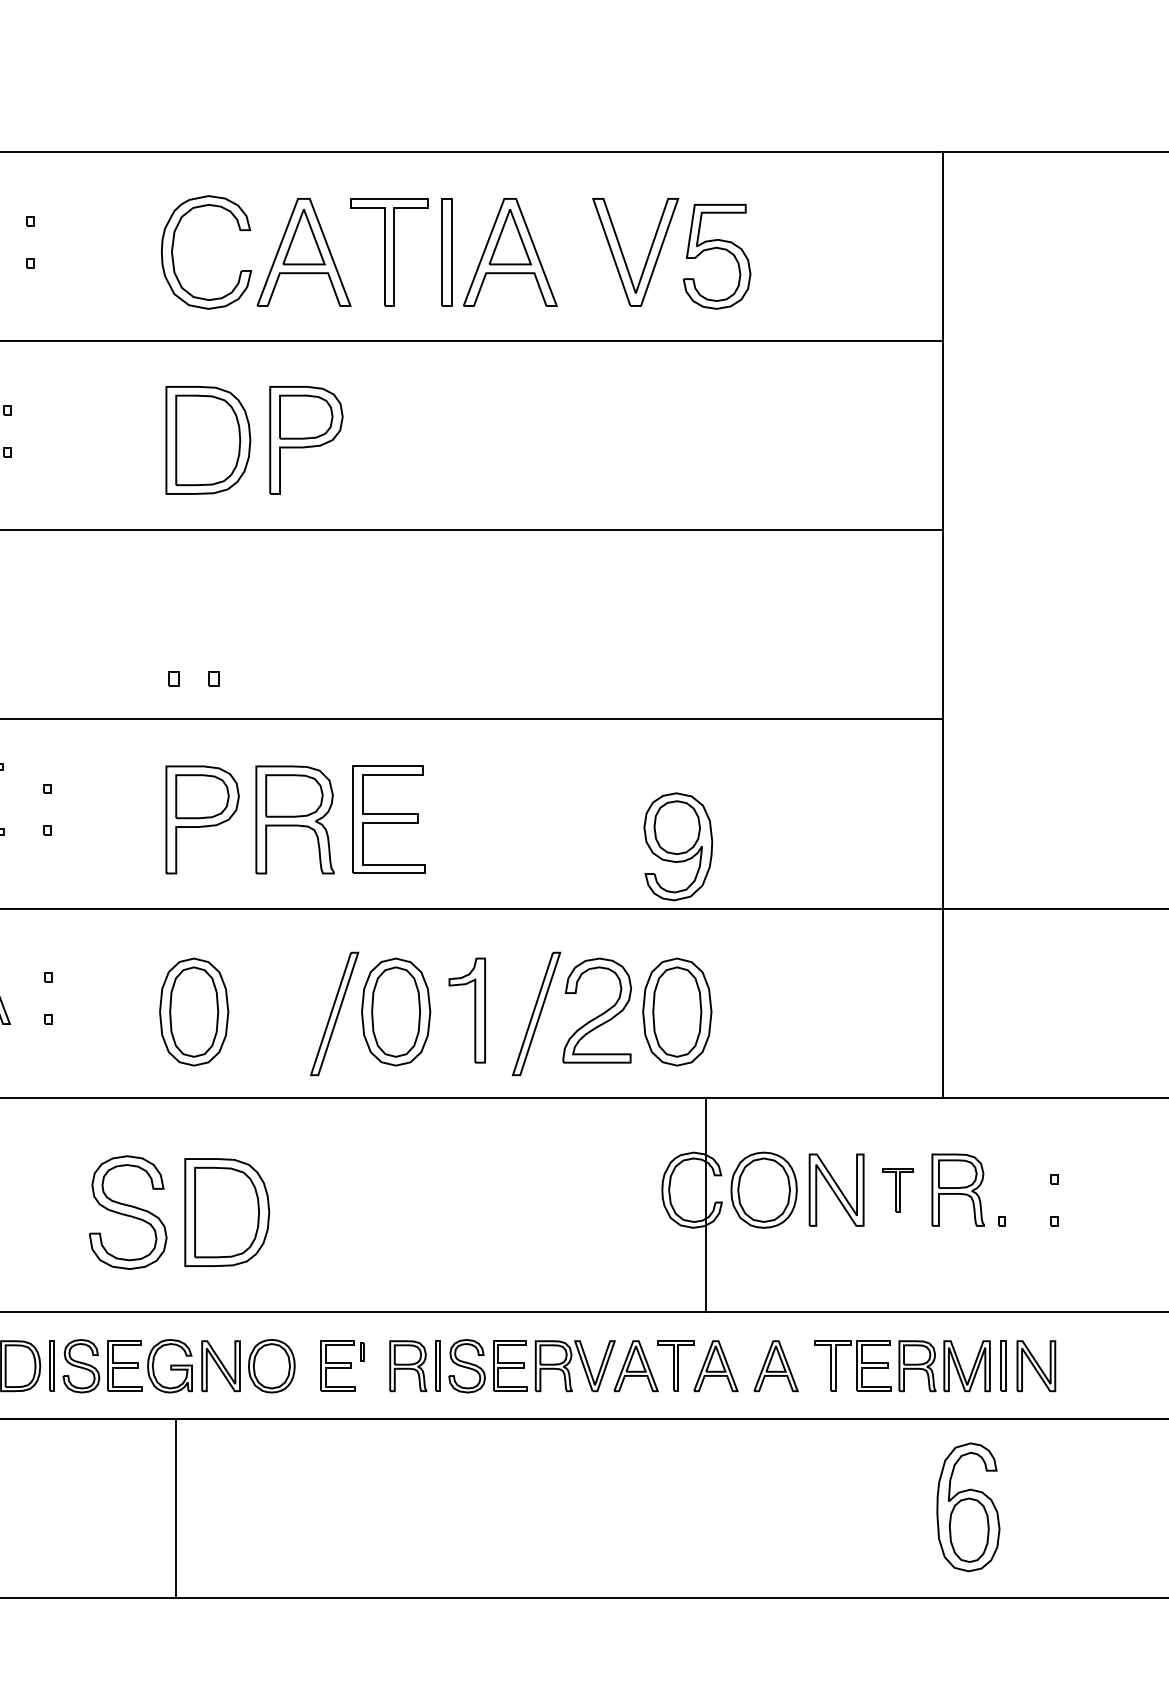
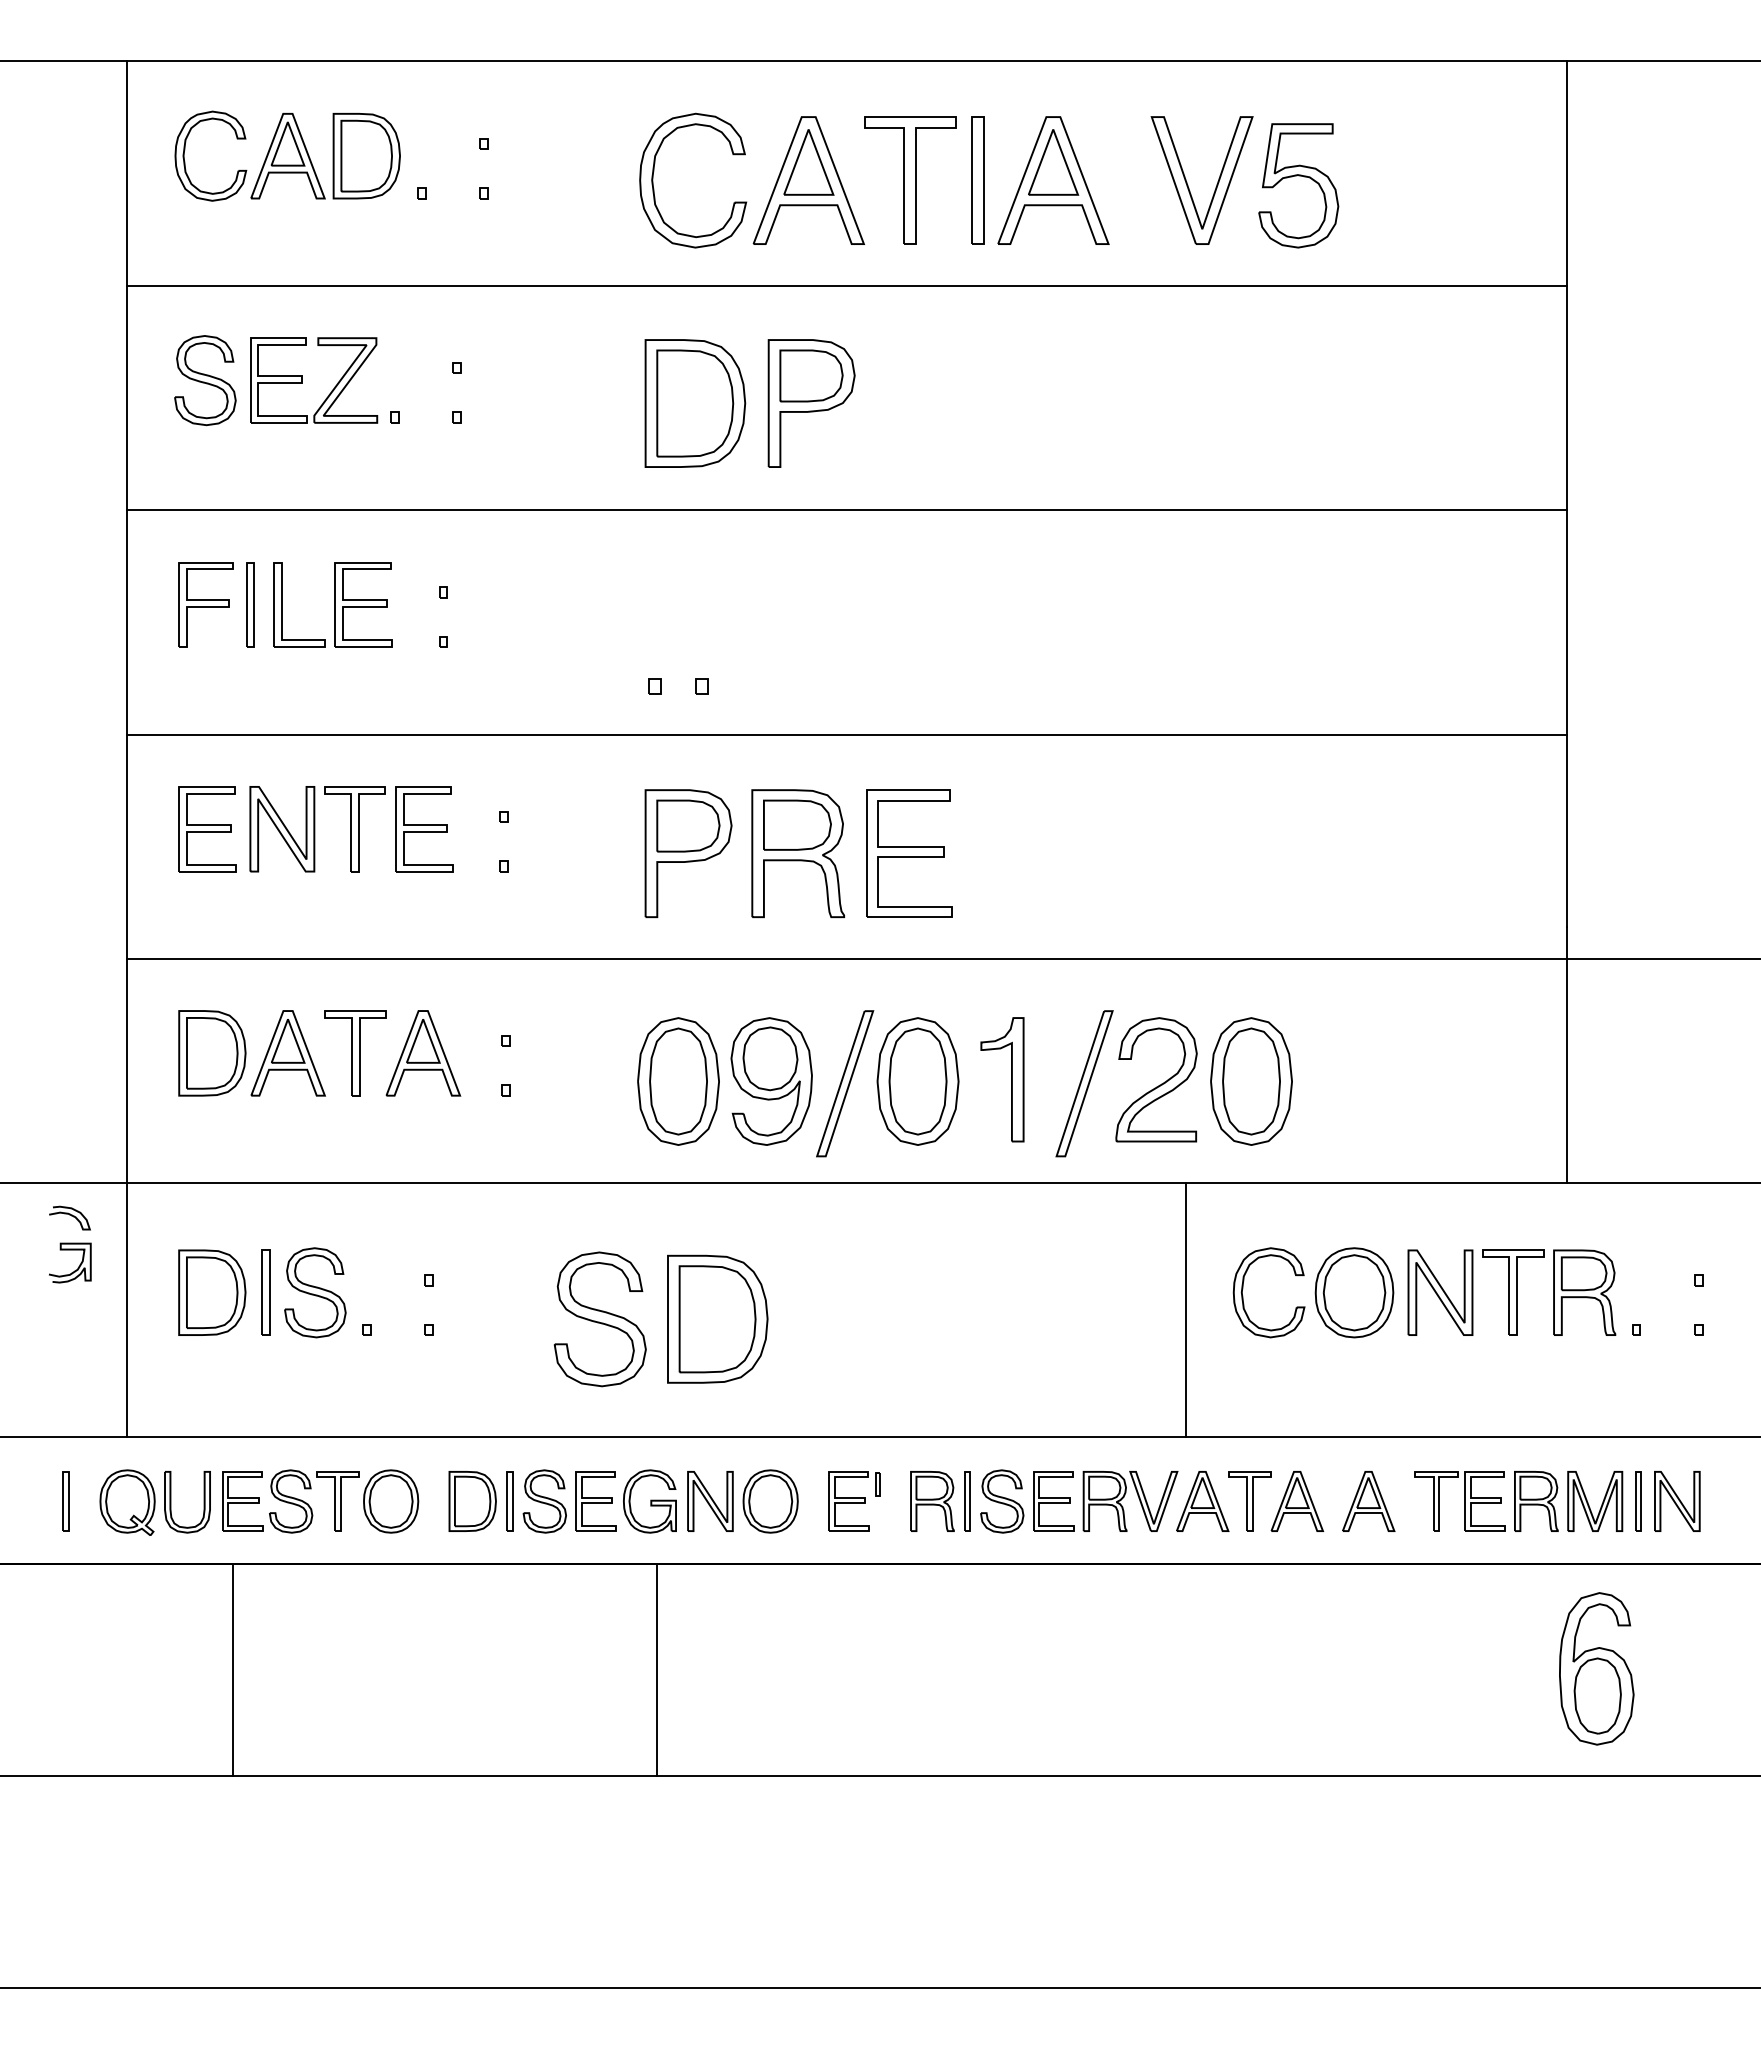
part: (678, 846) -> (771, 1081), moved
part: (898, 1189) -> (1513, 1292), size x1.67
line: (705, 1205) -> (1185, 1310), moved

